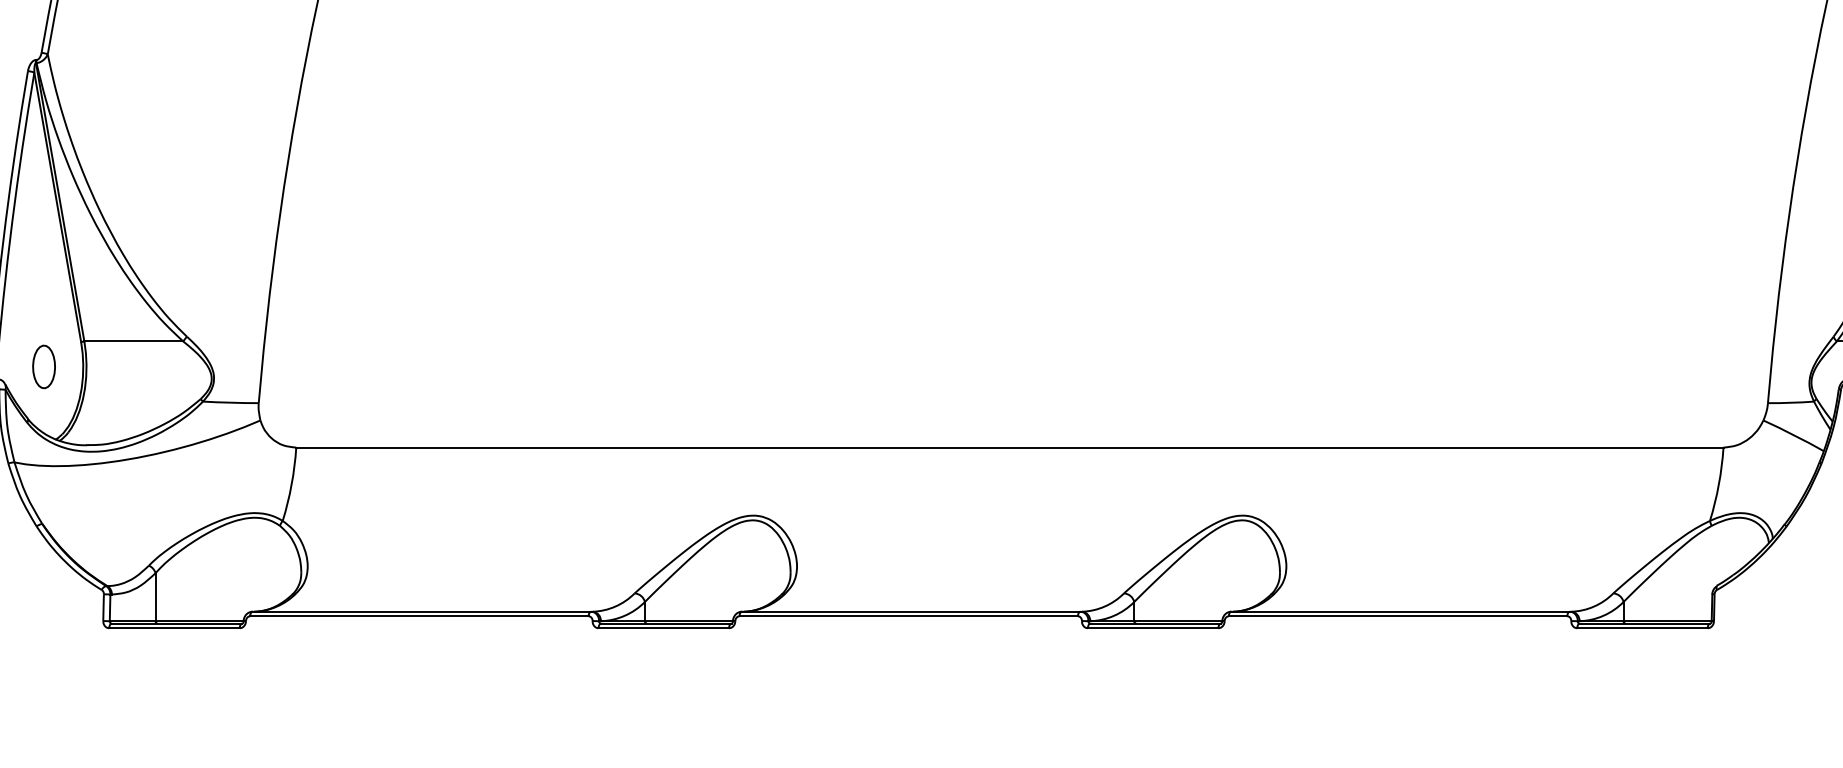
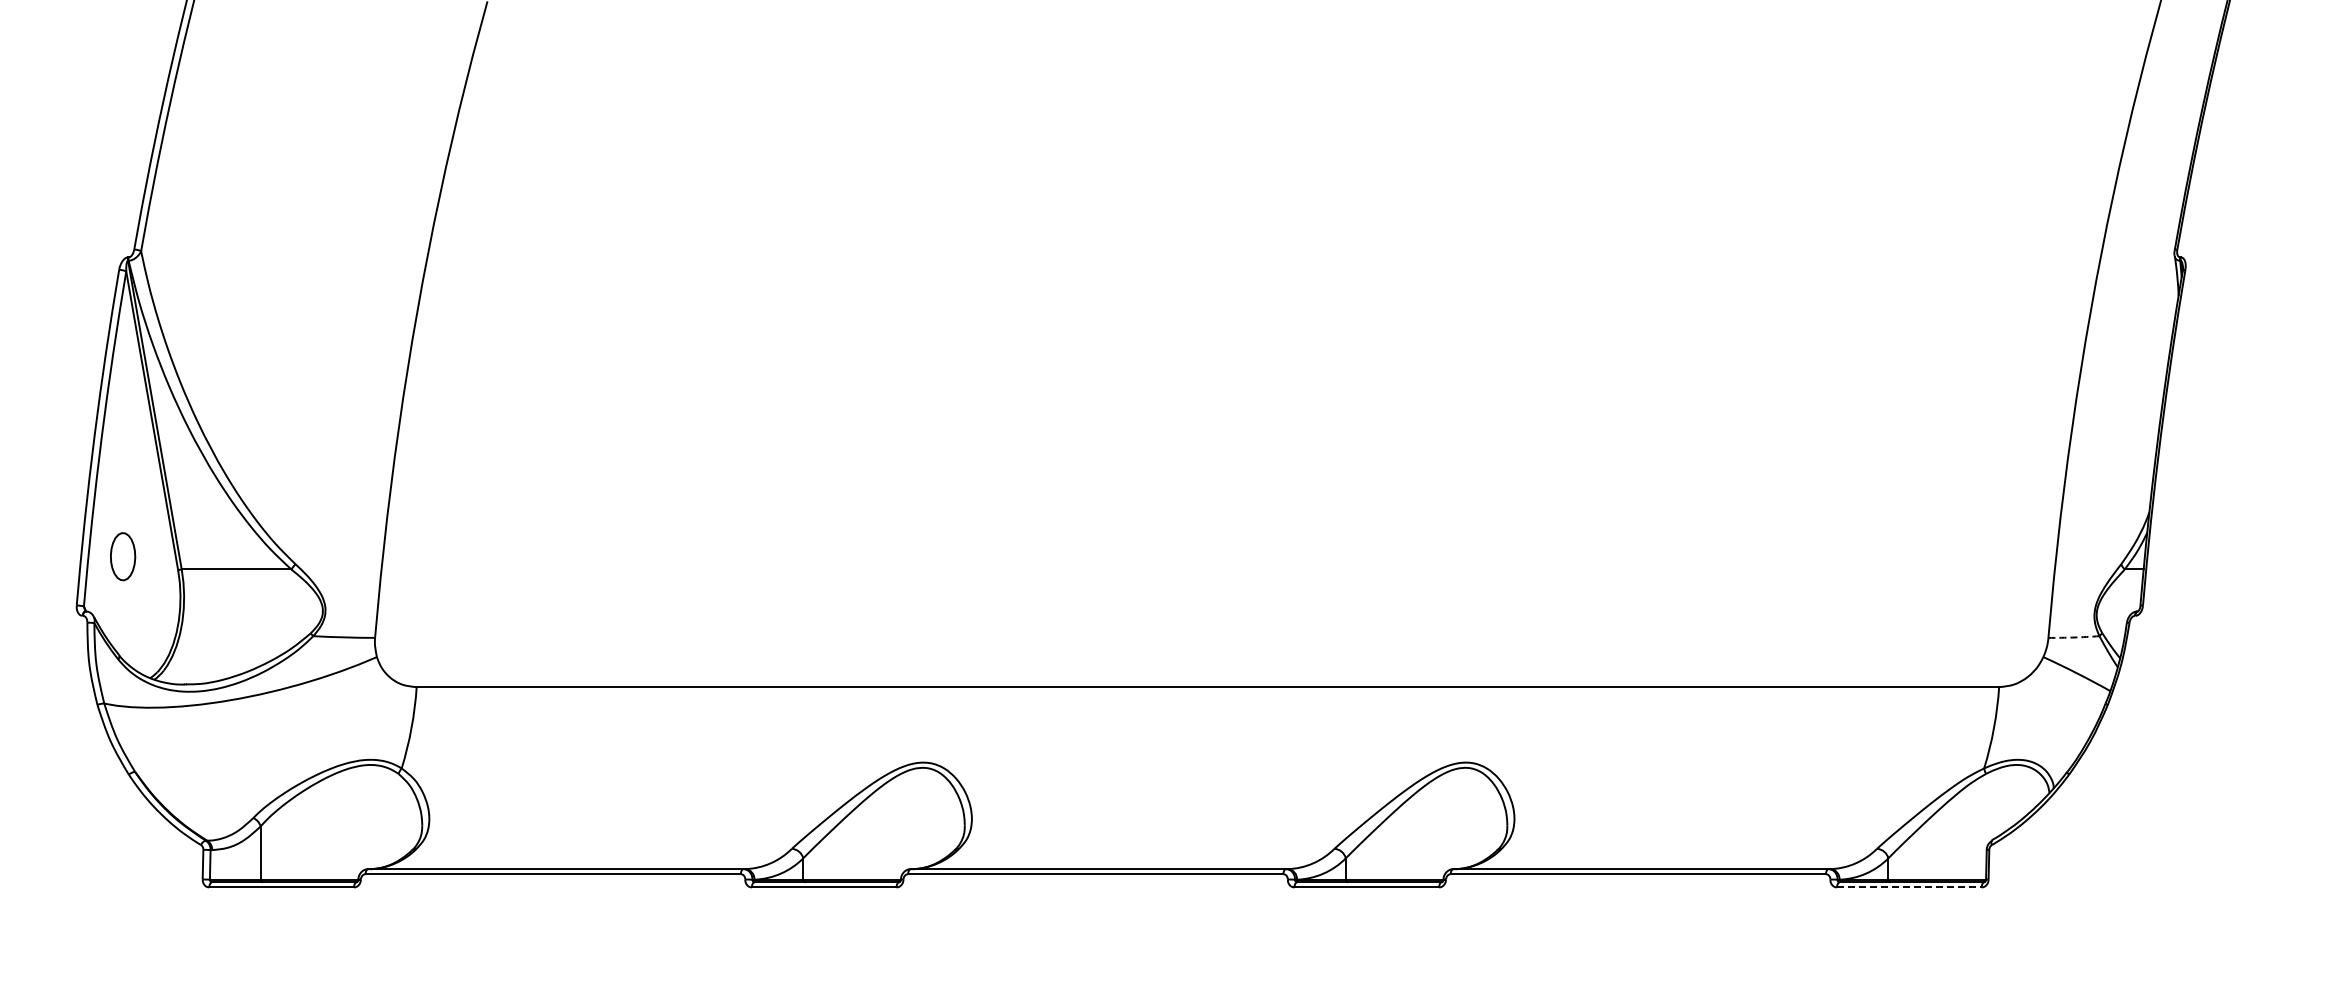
part: (44, 366) -> (123, 556), moved
arc: (1790, 402) -> (2073, 637), solid -> dashed
line: (1642, 628) -> (1909, 887), solid -> dashed

